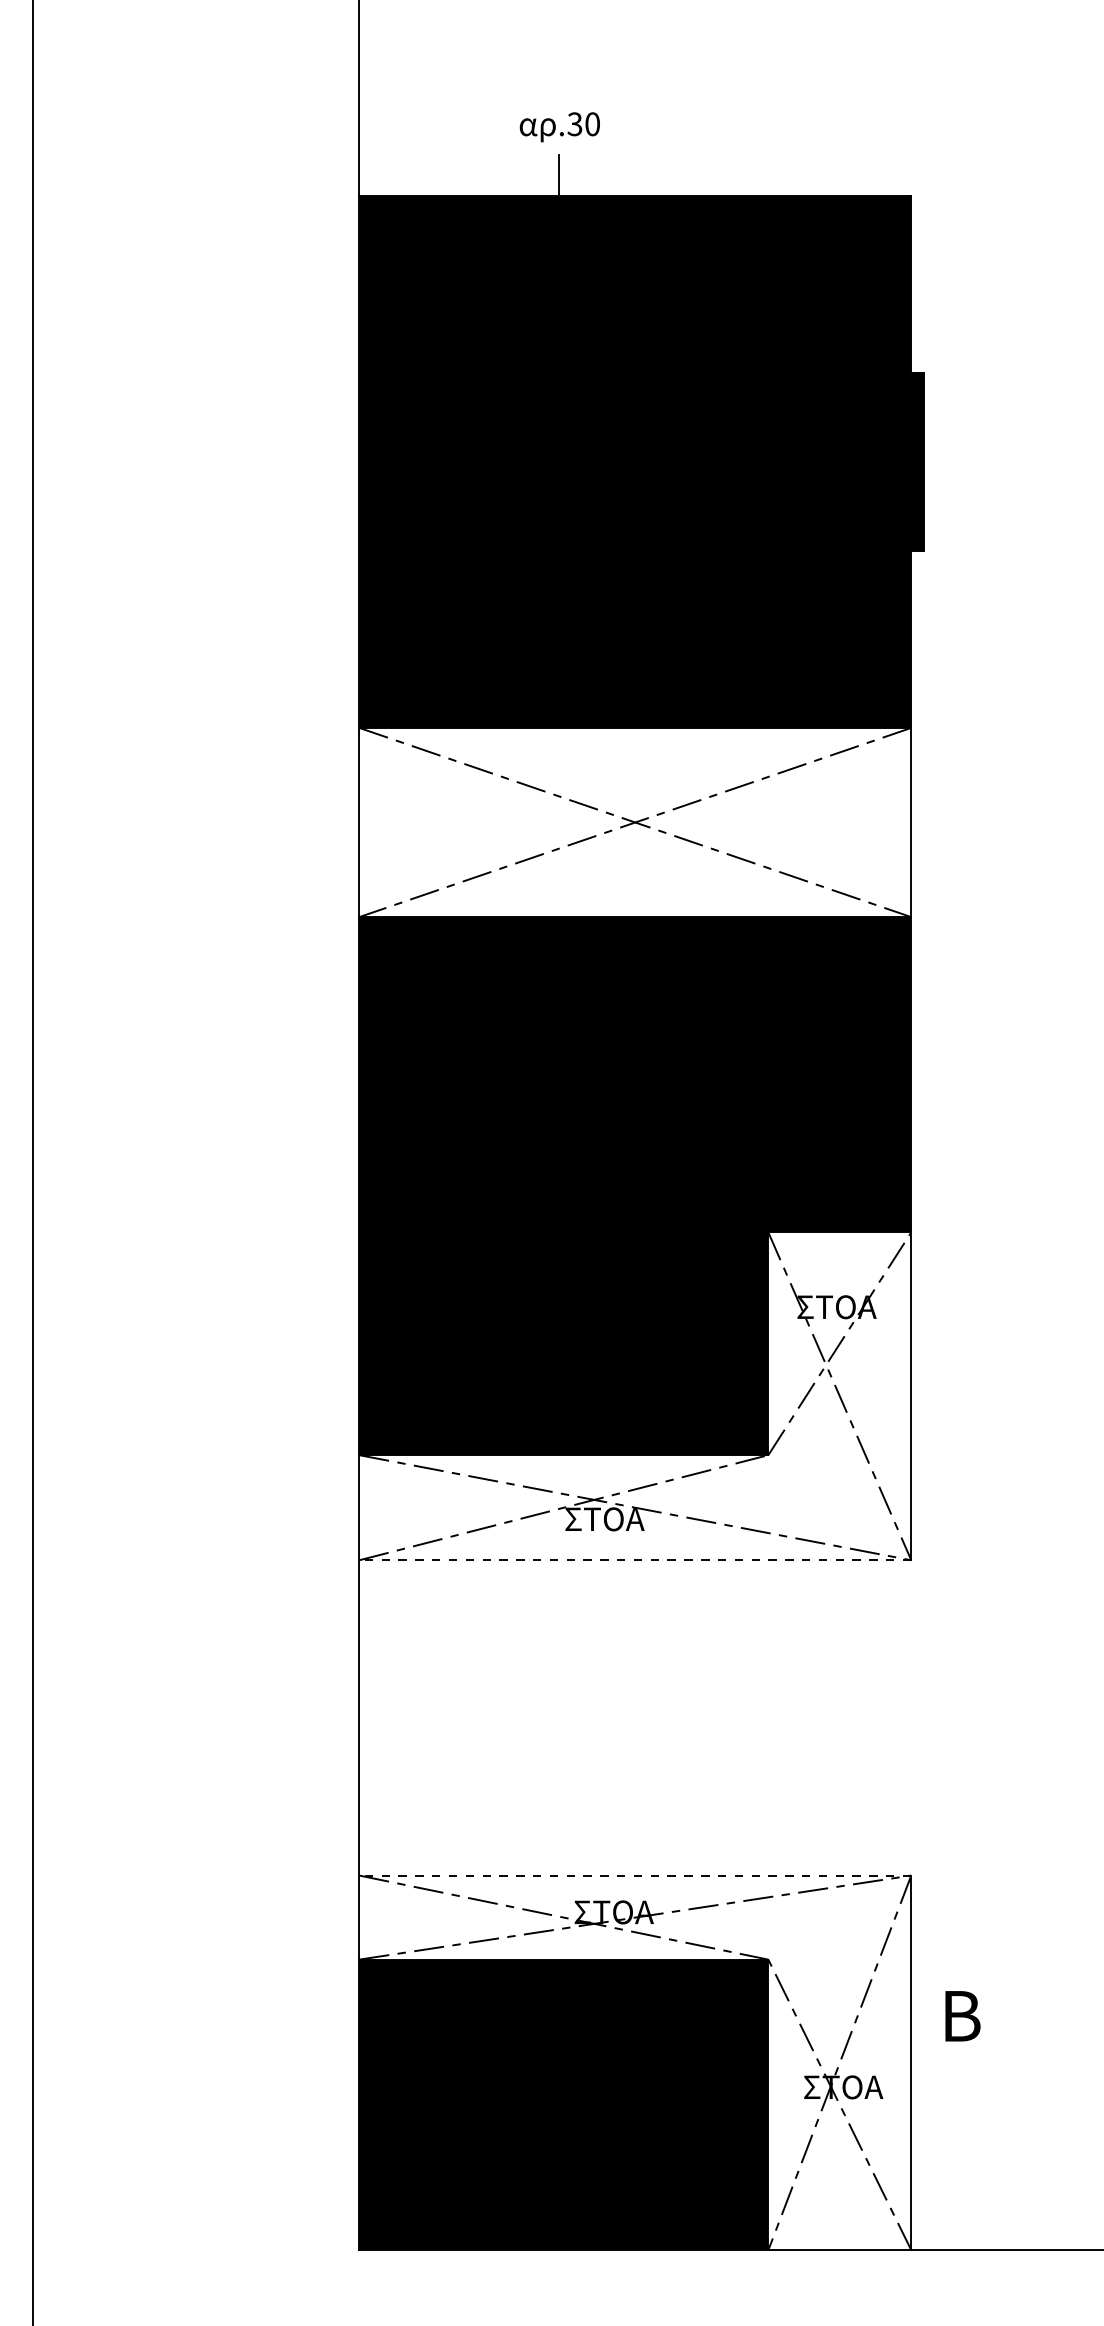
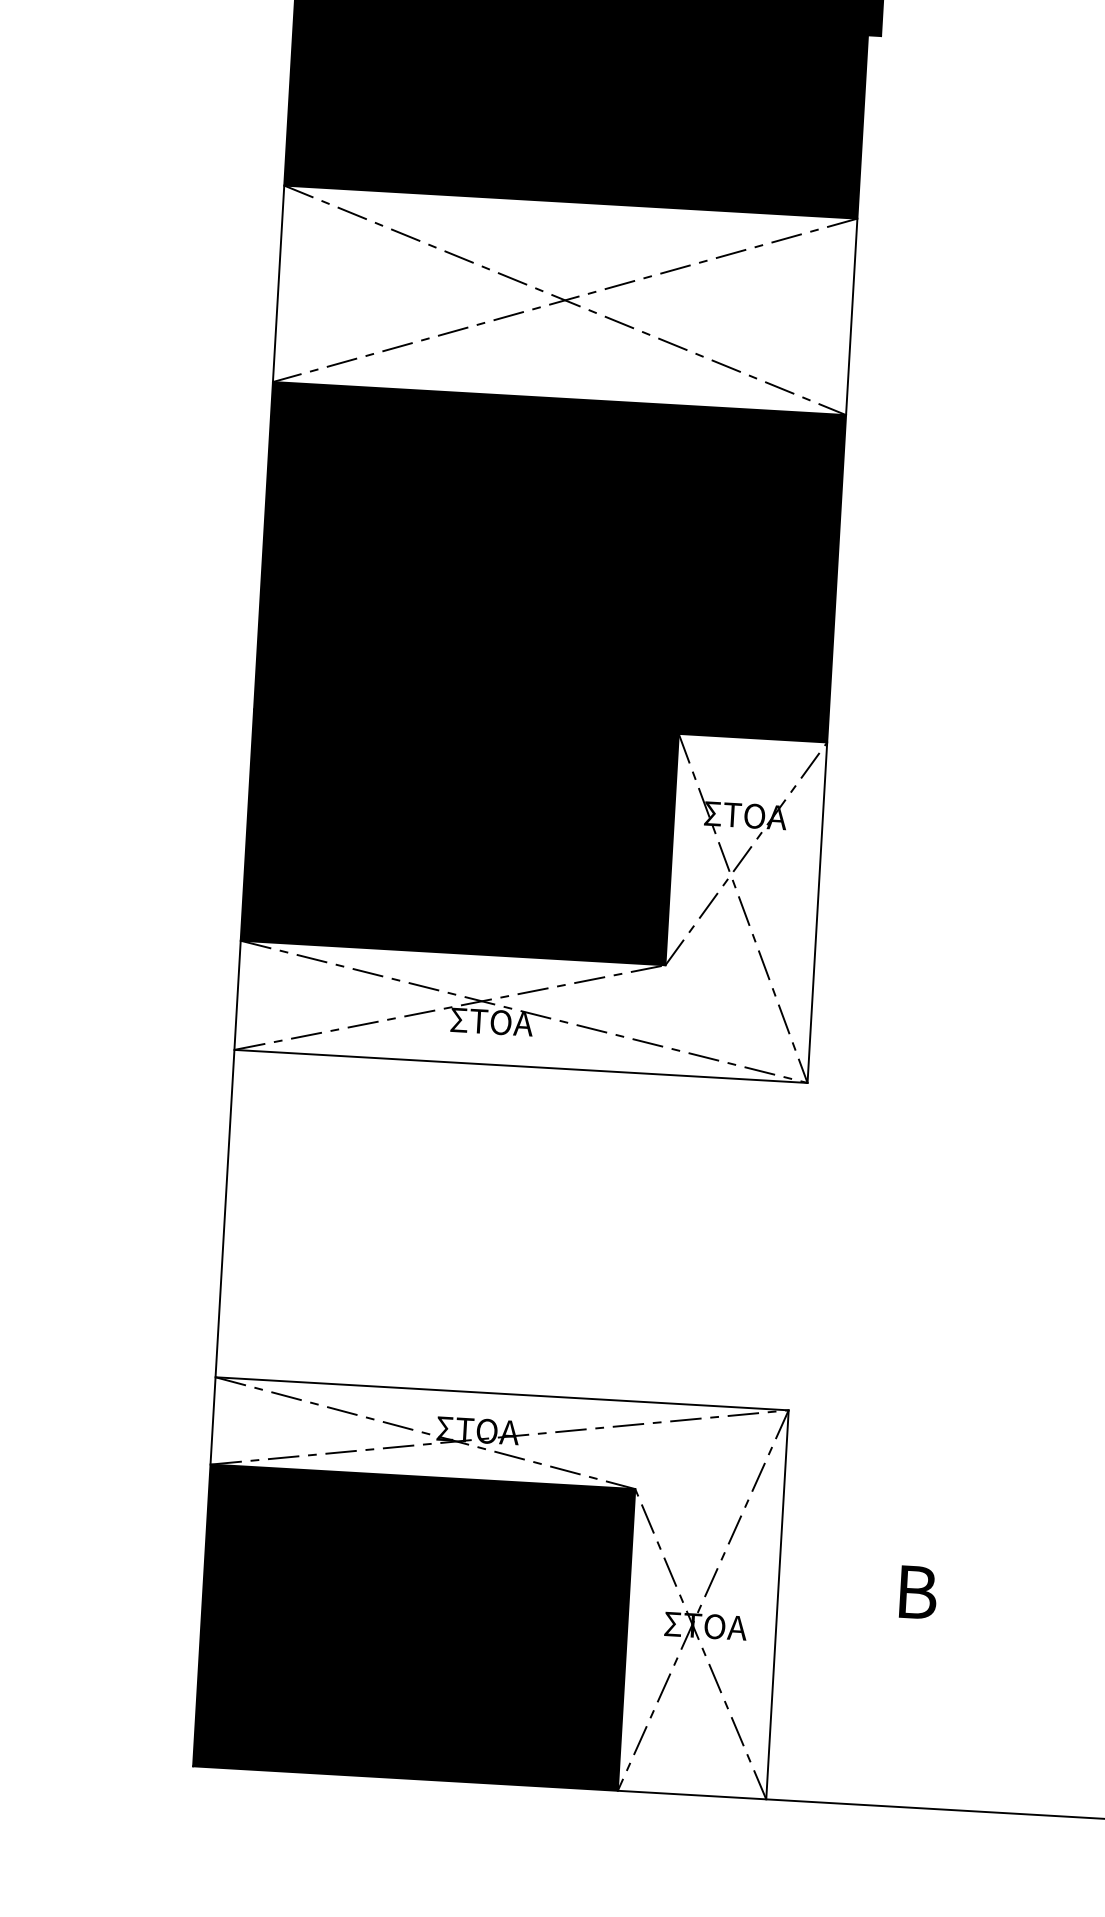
line: (635, 1560) -> (521, 1066), dashed -> solid
line: (635, 1875) -> (502, 1393), dashed -> solid
text: (962, 2016) -> (918, 1592), moved

